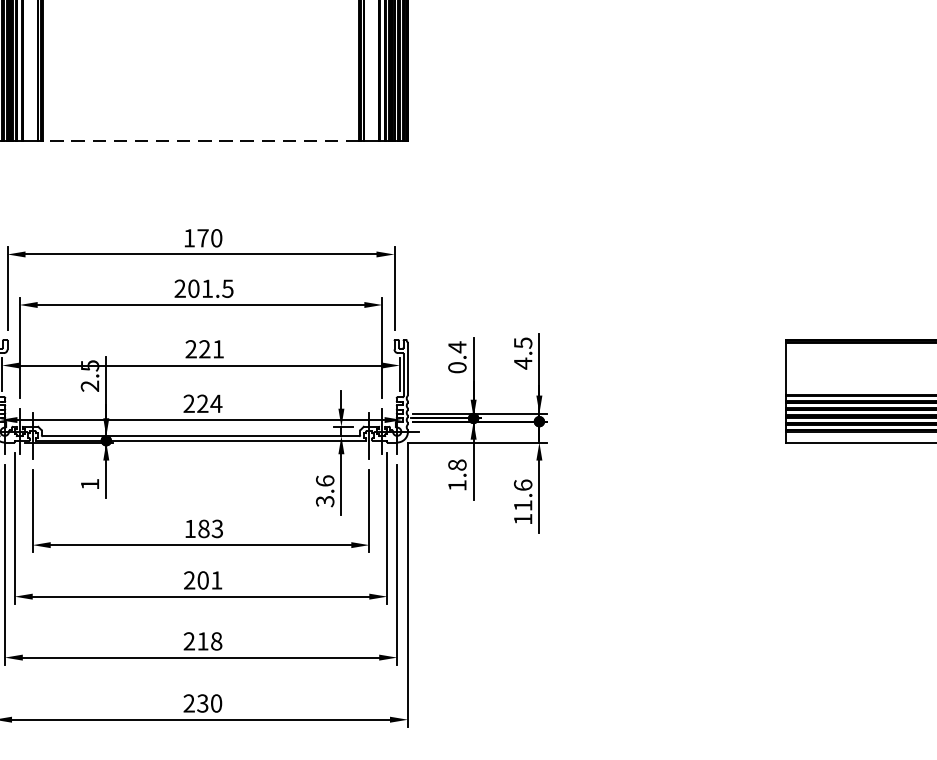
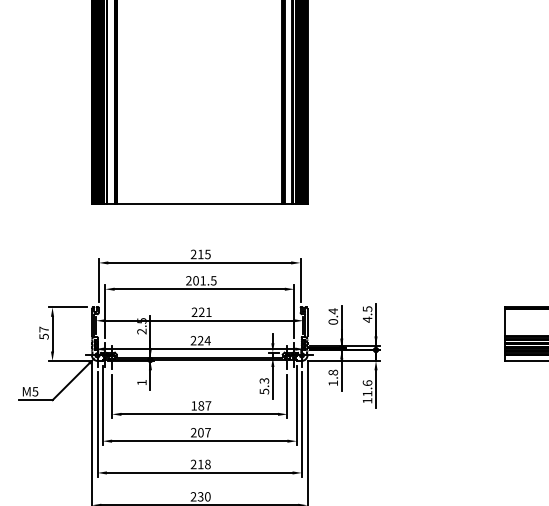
line: (200, 142) -> (199, 204), dashed -> solid
text: (202, 238) -> (200, 254), 170 -> 215
text: (325, 491) -> (264, 386), 3.6 -> 5.3
text: (217, 528) -> (208, 405), 183 -> 187
text: (215, 579) -> (207, 432), 201 -> 207

